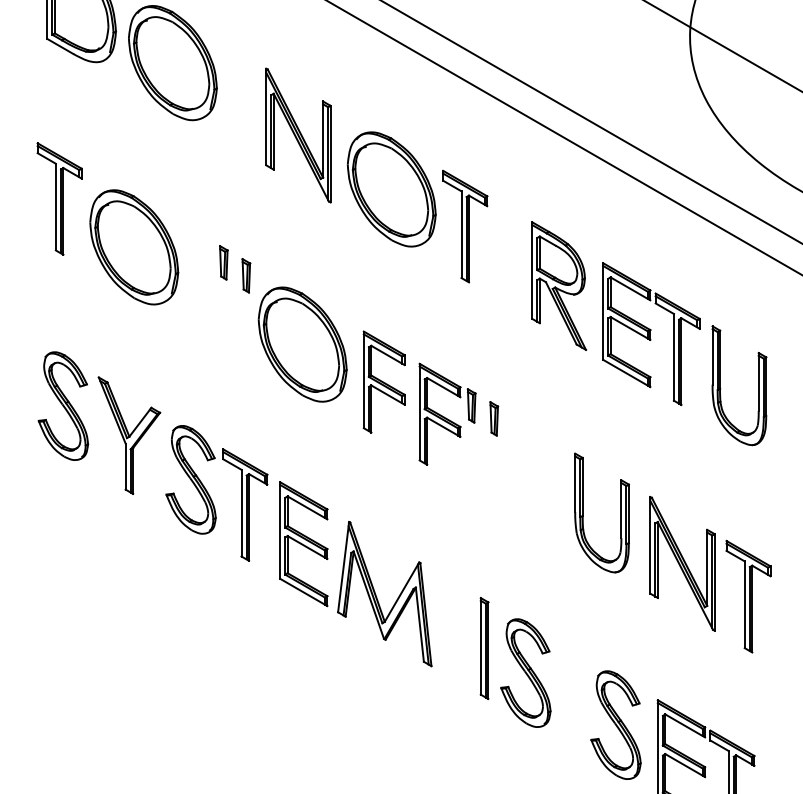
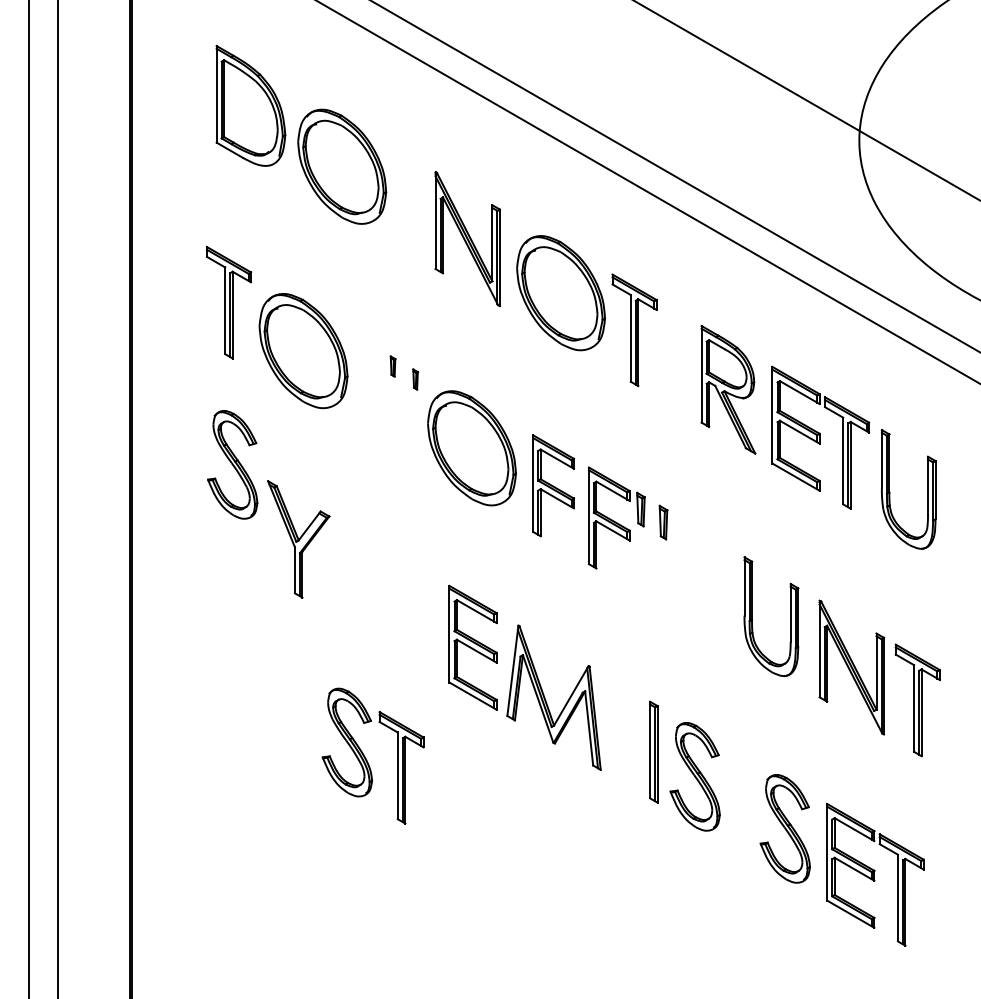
part: (223, 262) -> (392, 366), size x0.6
part: (246, 275) -> (415, 379), size x0.6
part: (63, 405) -> (232, 464), moved
part: (210, 495) -> (366, 758), moved

